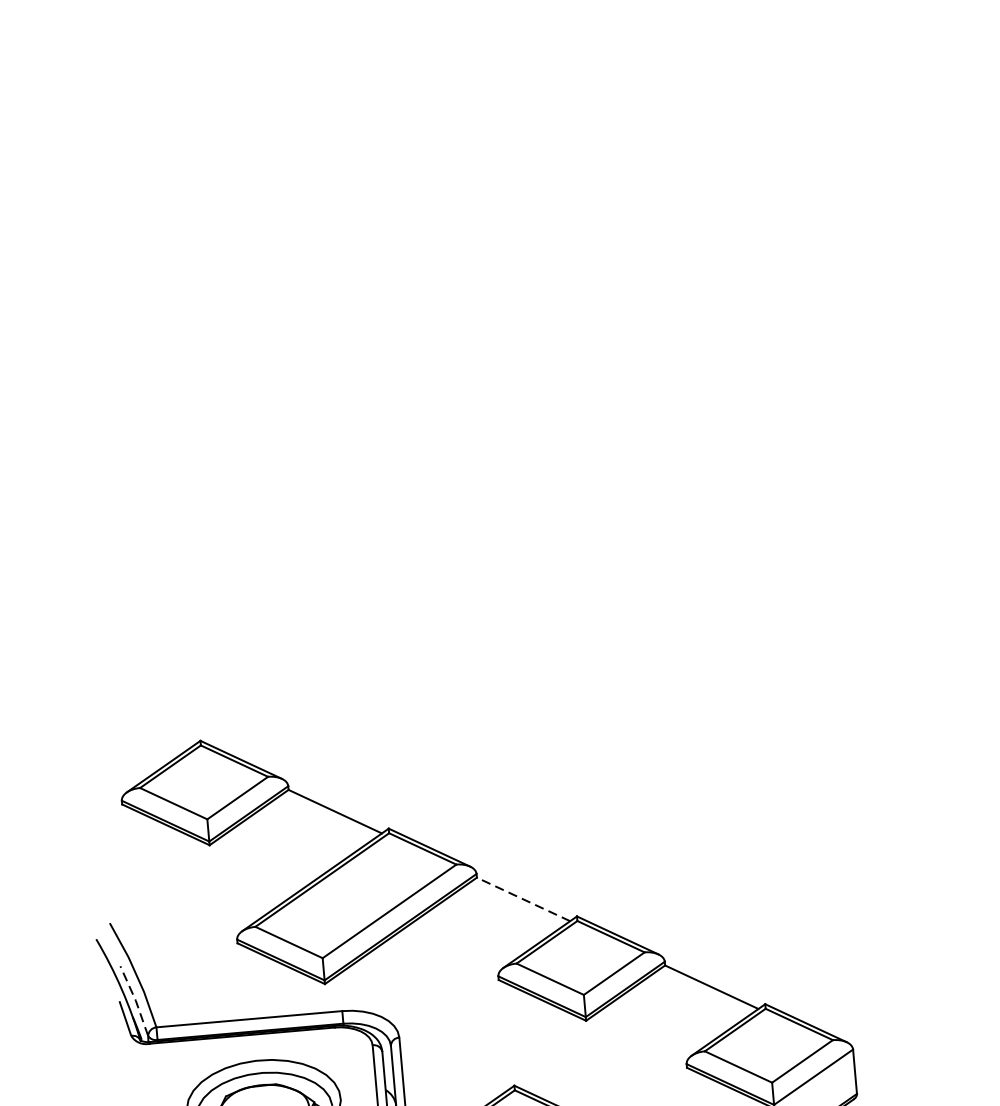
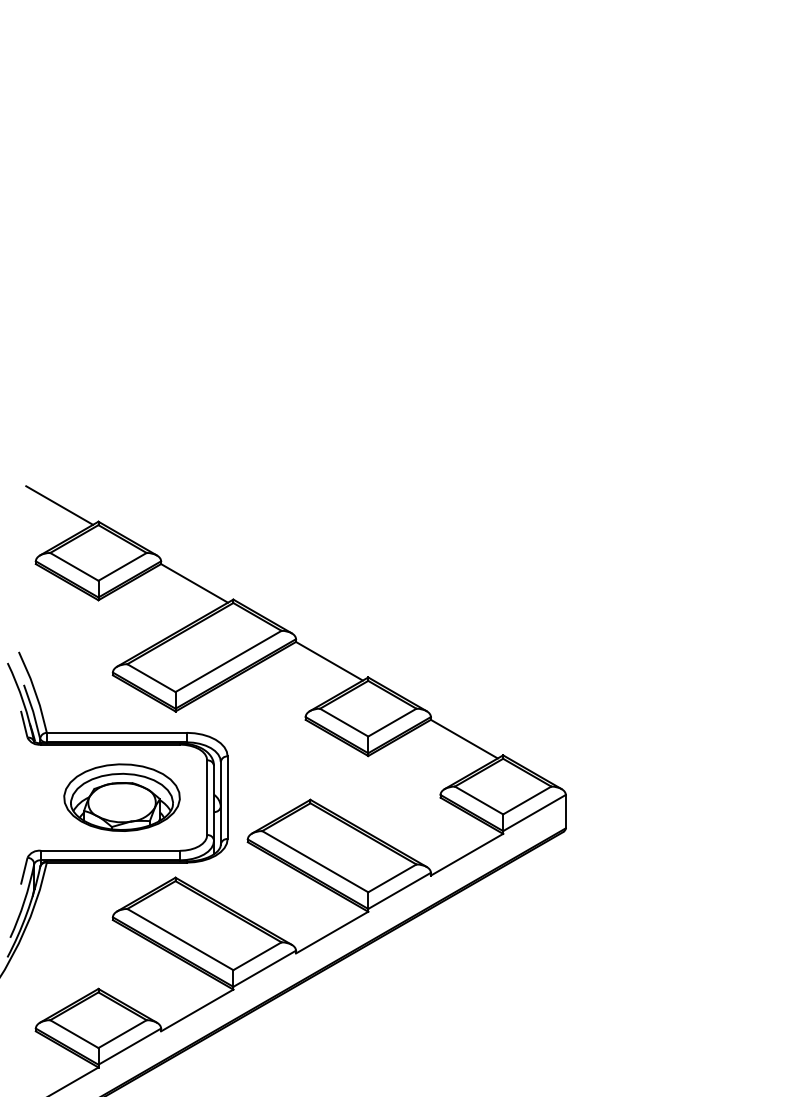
line: (146, 723) -> (59, 505), added
line: (523, 899) -> (329, 661), dashed -> solid
line: (136, 1000) -> (33, 711), dashed -> solid

